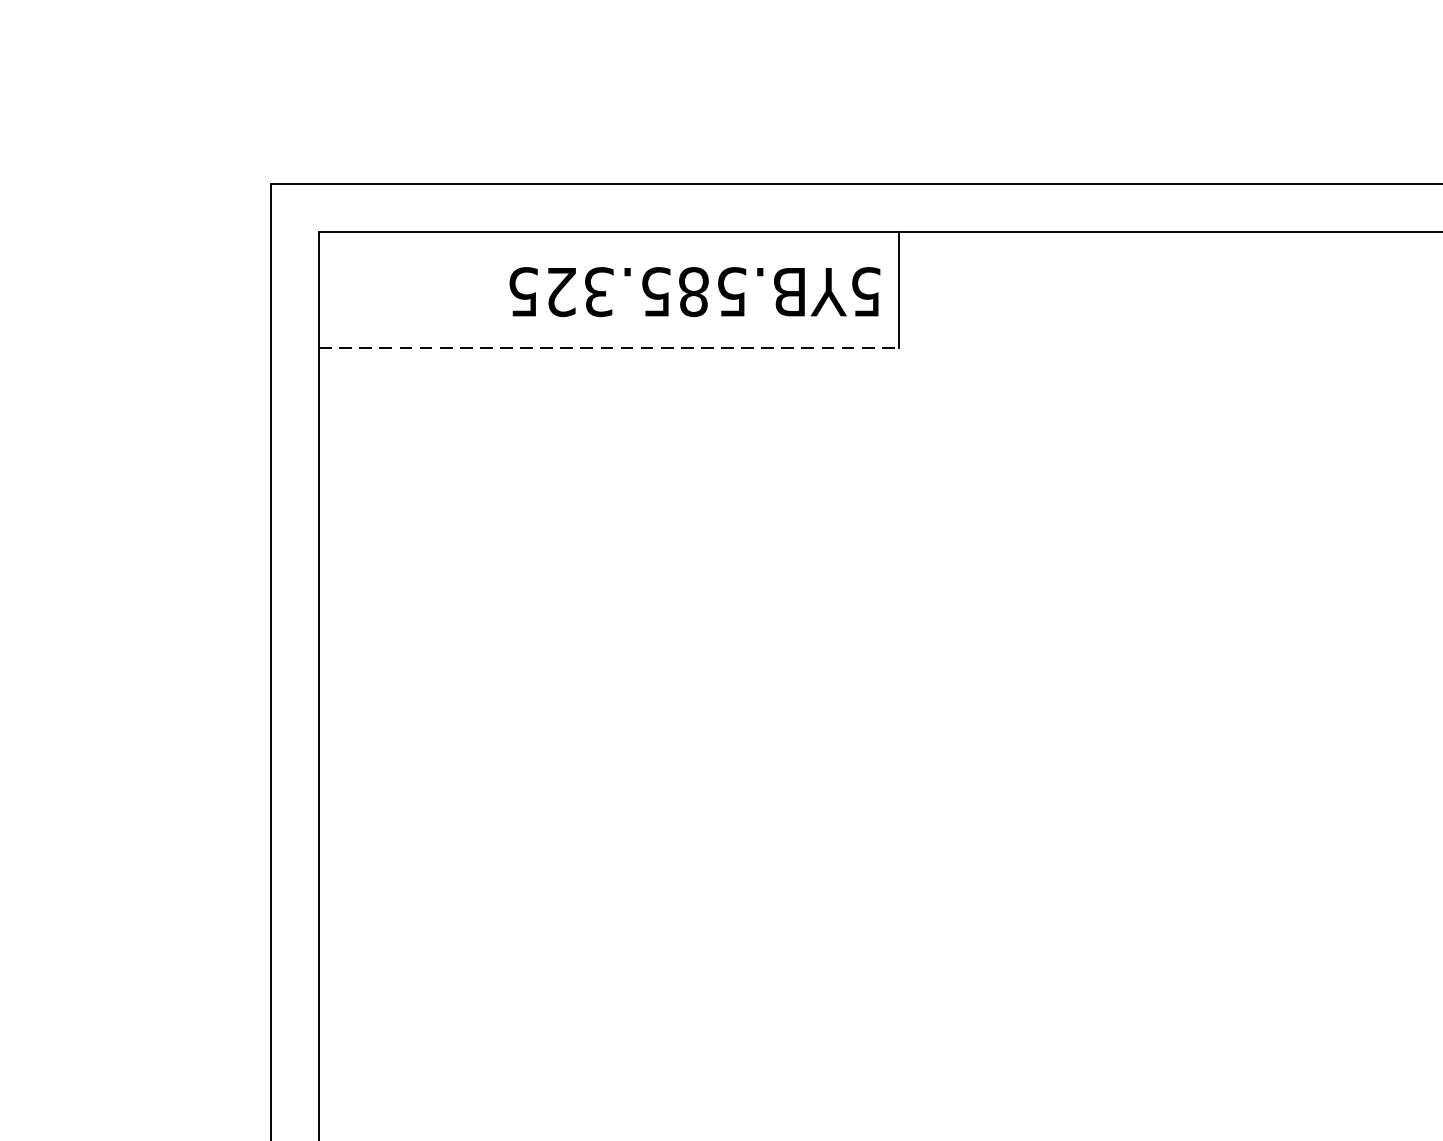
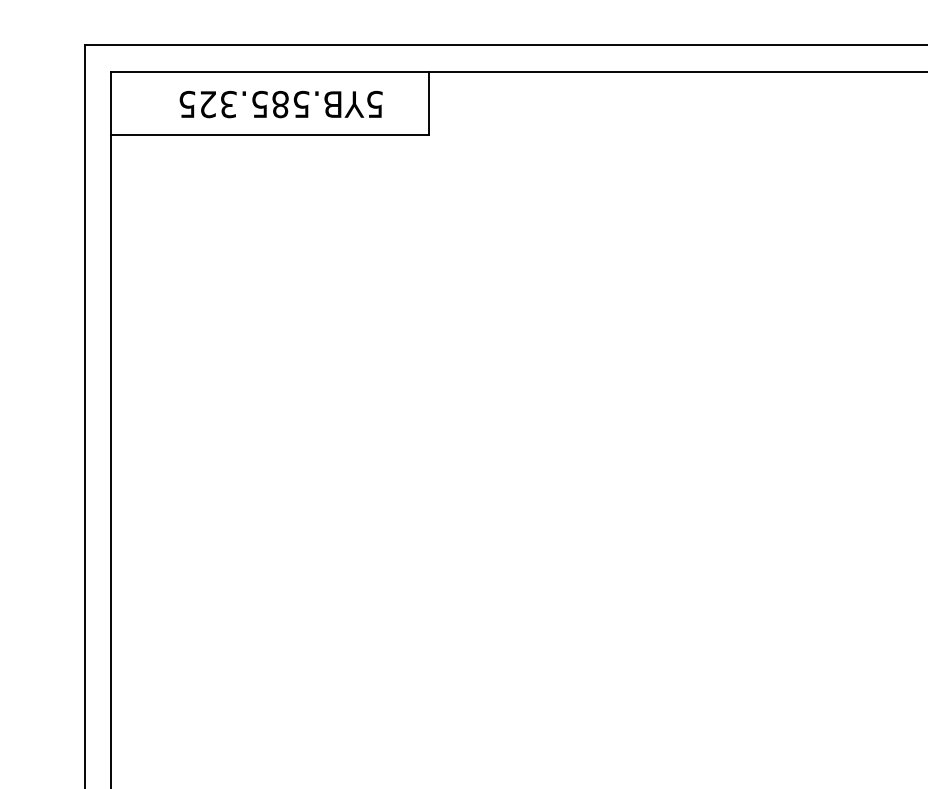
text: (693, 291) -> (280, 104), moved
line: (609, 348) -> (270, 135), dashed -> solid

